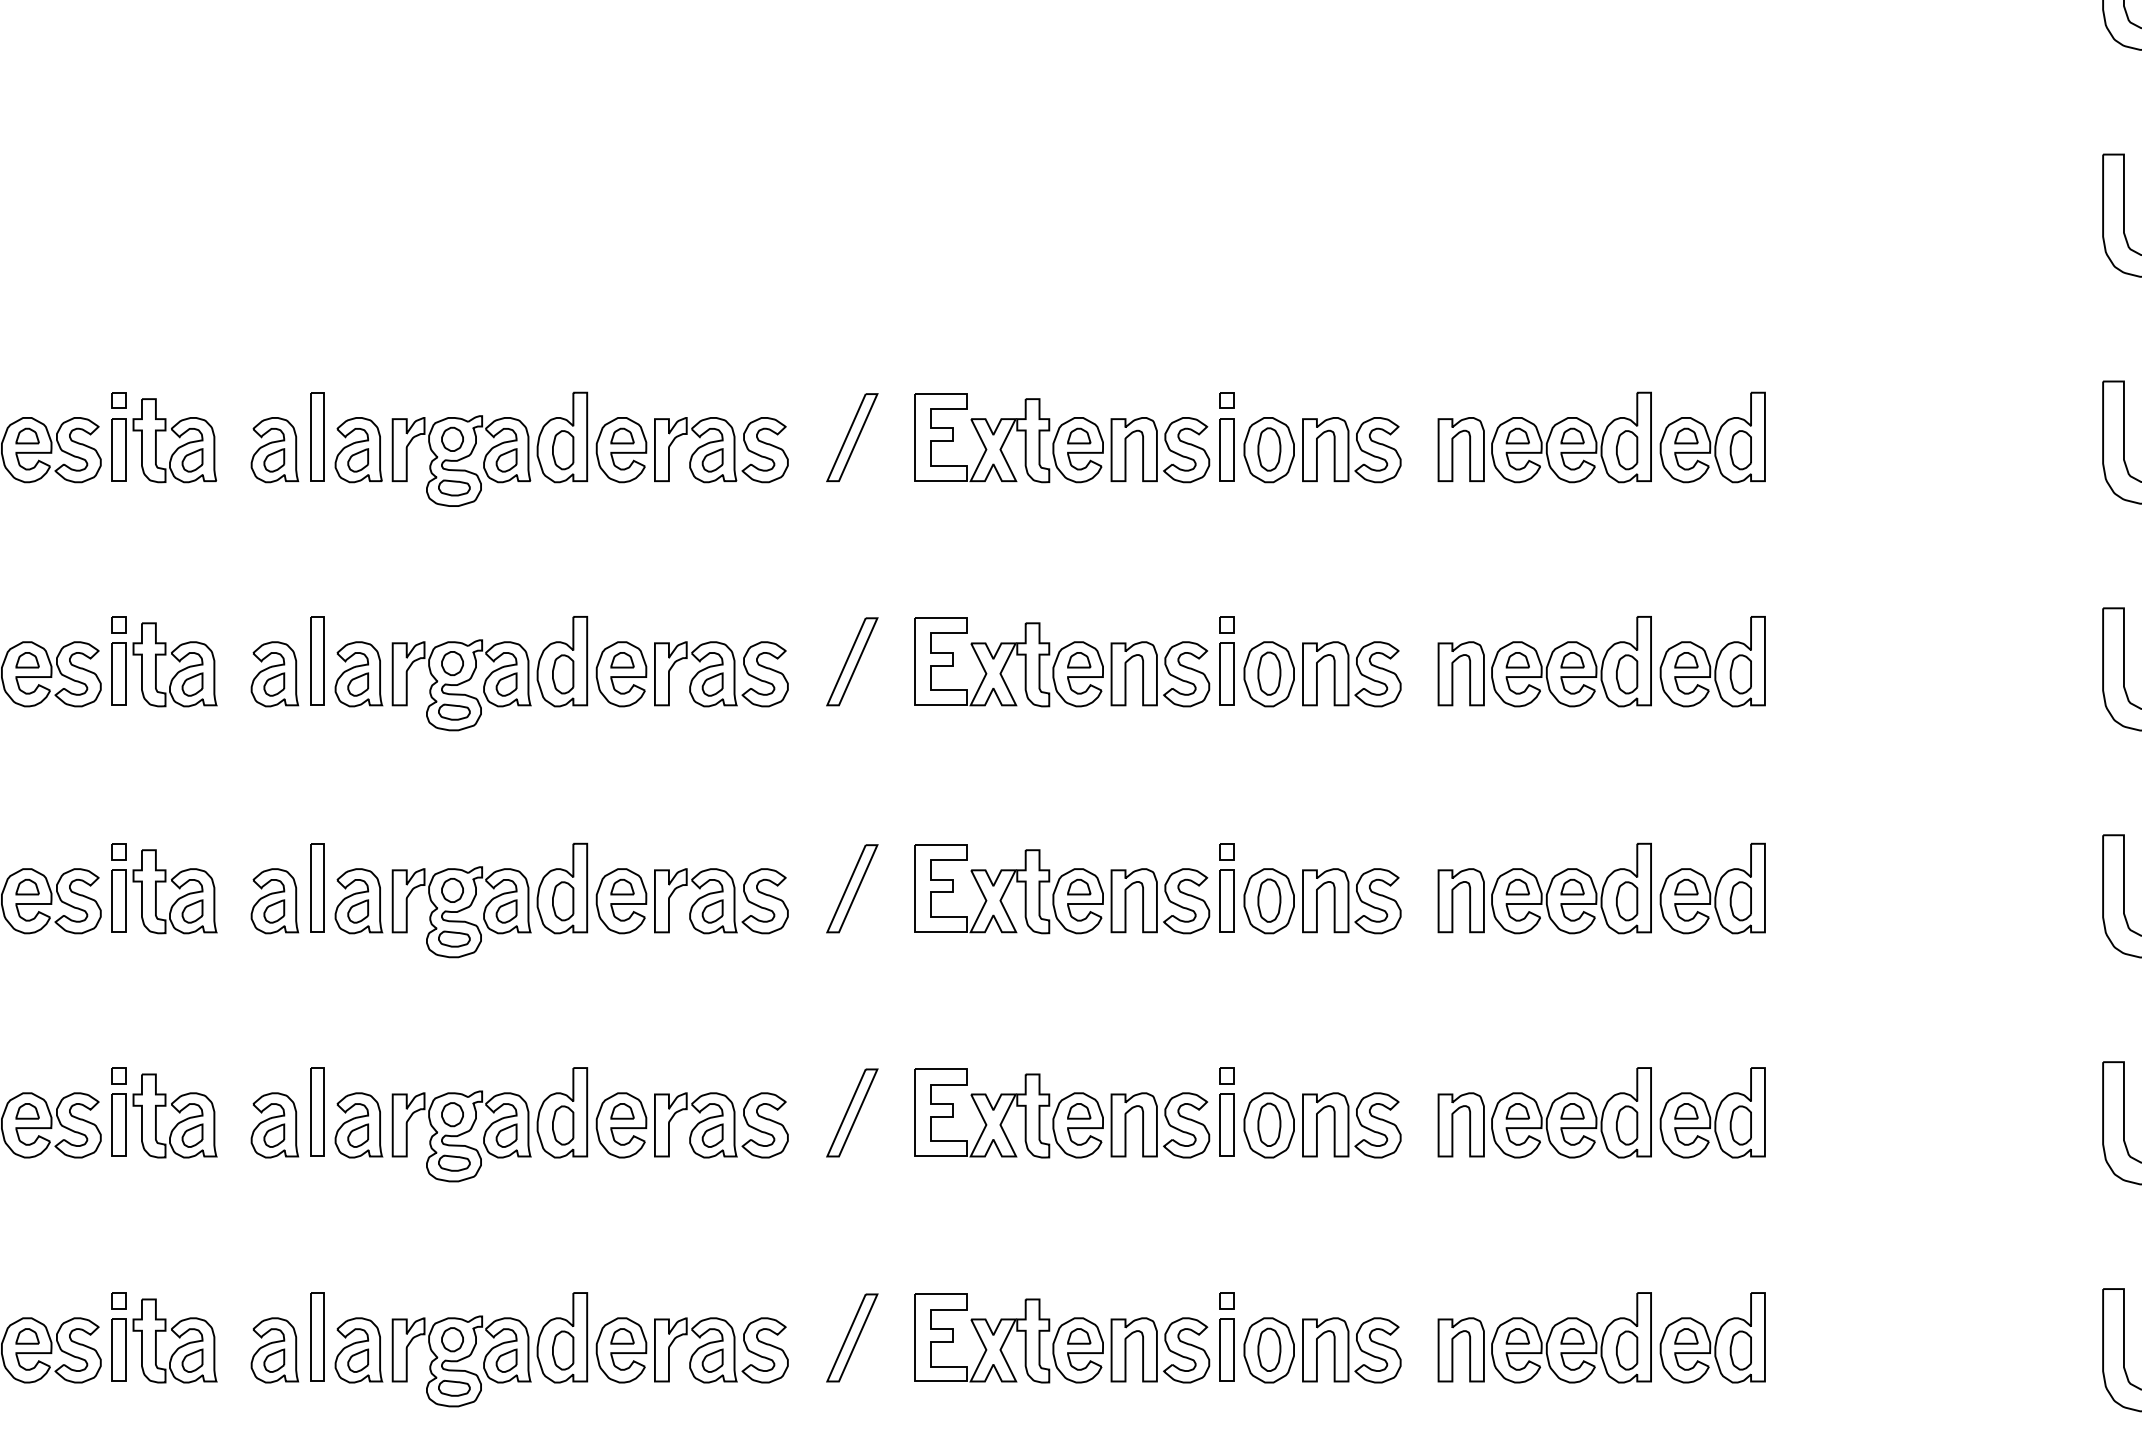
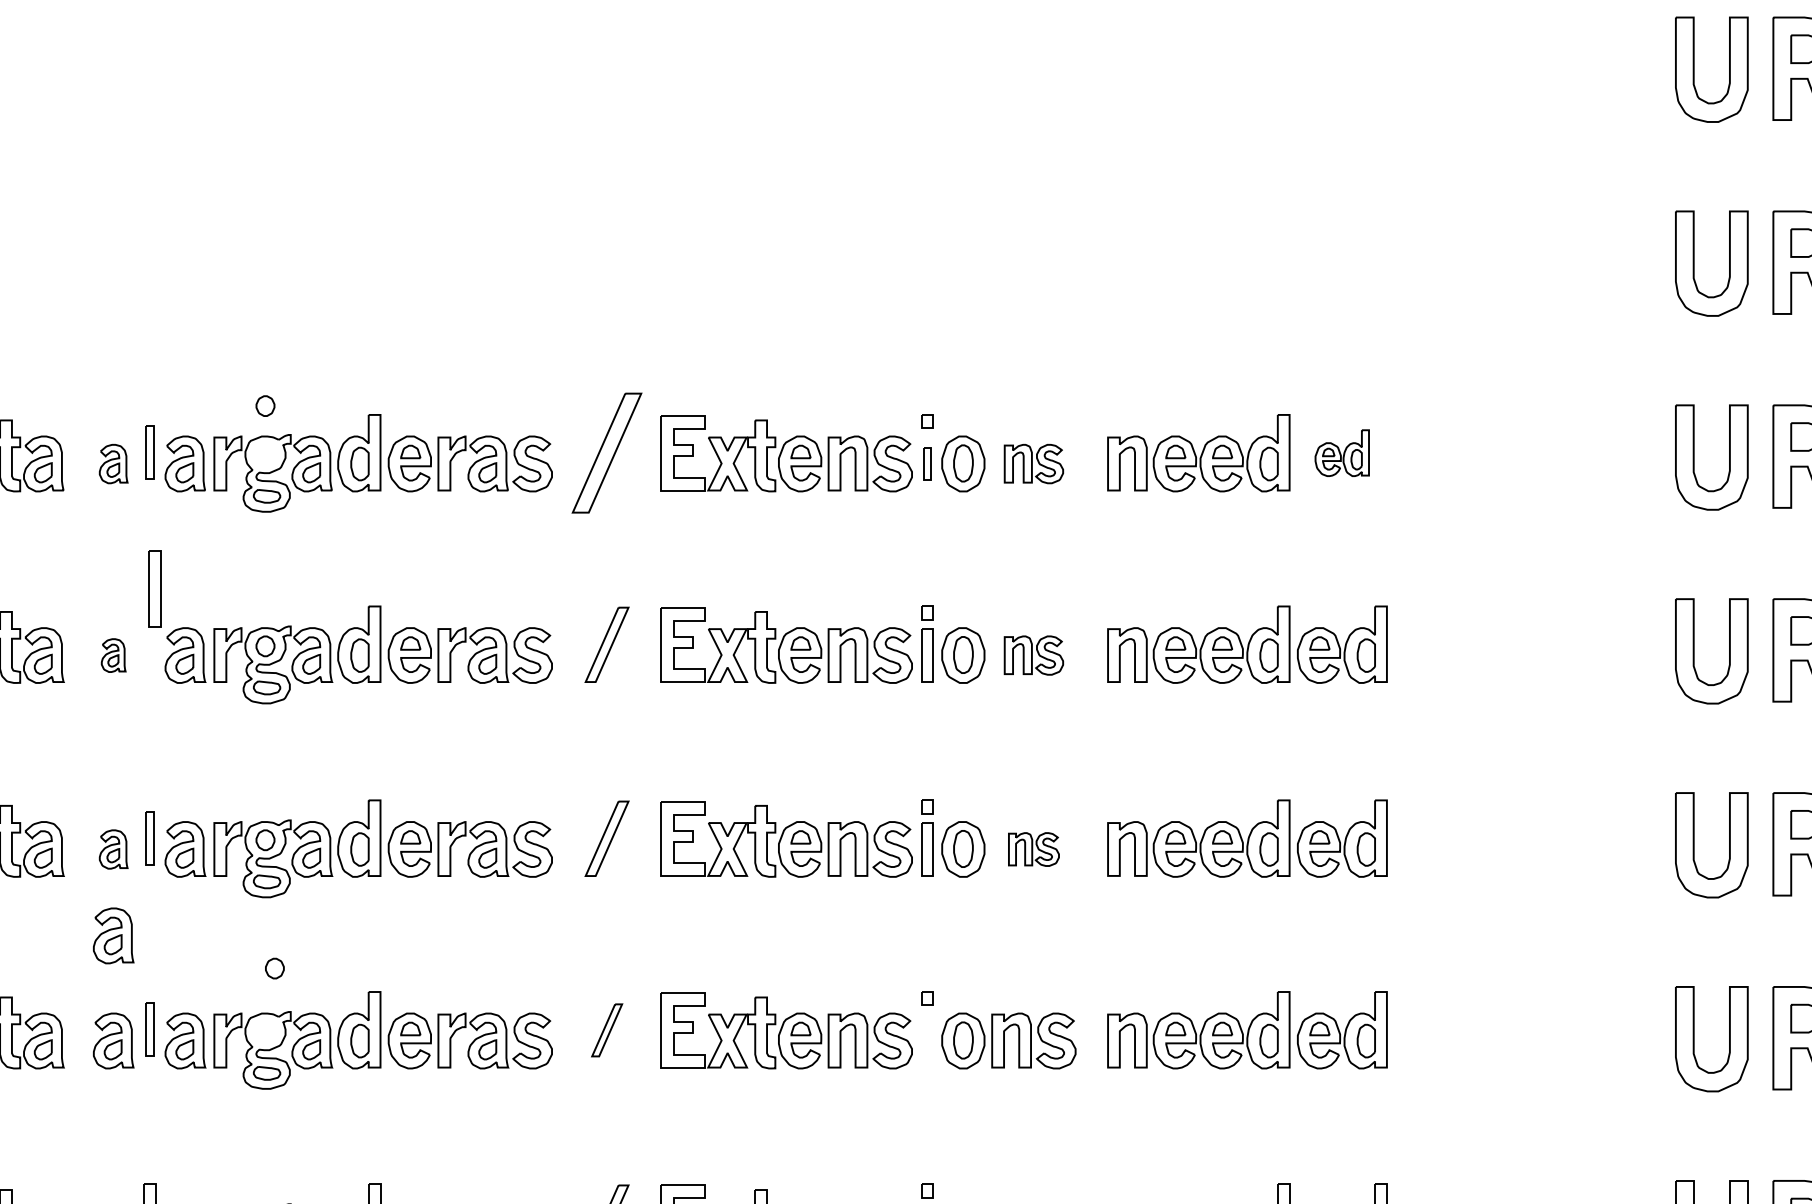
part: (317, 436) -> (150, 452), size x0.7
part: (852, 437) -> (607, 453), size x1.6
part: (1712, 437) -> (1342, 453), size x0.6
part: (452, 438) -> (265, 405), moved
part: (1226, 449) -> (926, 463), size x0.6
part: (274, 450) -> (113, 464), size x0.7
part: (1351, 450) -> (1033, 464), size x0.7
part: (317, 660) -> (155, 588), moved
part: (274, 674) -> (113, 655), size x0.6
part: (1351, 674) -> (1033, 655), size x0.7
part: (317, 887) -> (150, 837), size x0.7
part: (274, 901) -> (113, 849), size x0.7
part: (1351, 901) -> (1033, 849), size x0.6
part: (274, 1002) -> (113, 935), added
part: (317, 1111) -> (150, 1029), size x0.7
part: (852, 1112) -> (607, 1029), size x0.7
part: (452, 1114) -> (274, 968), moved
part: (1226, 1124) -> (926, 1040), removed

